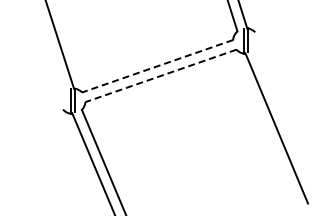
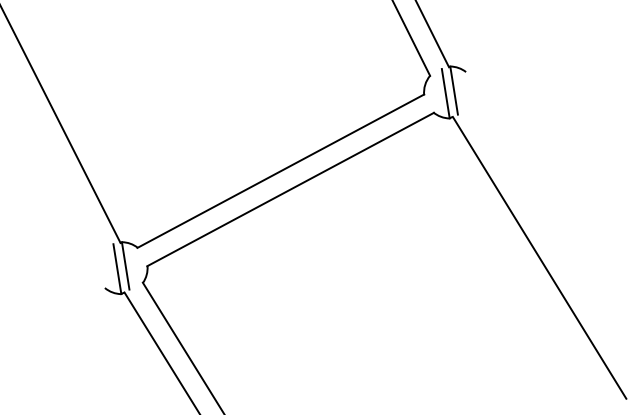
line: (157, 66) -> (280, 171), dashed -> solid
line: (160, 76) -> (289, 190), dashed -> solid

